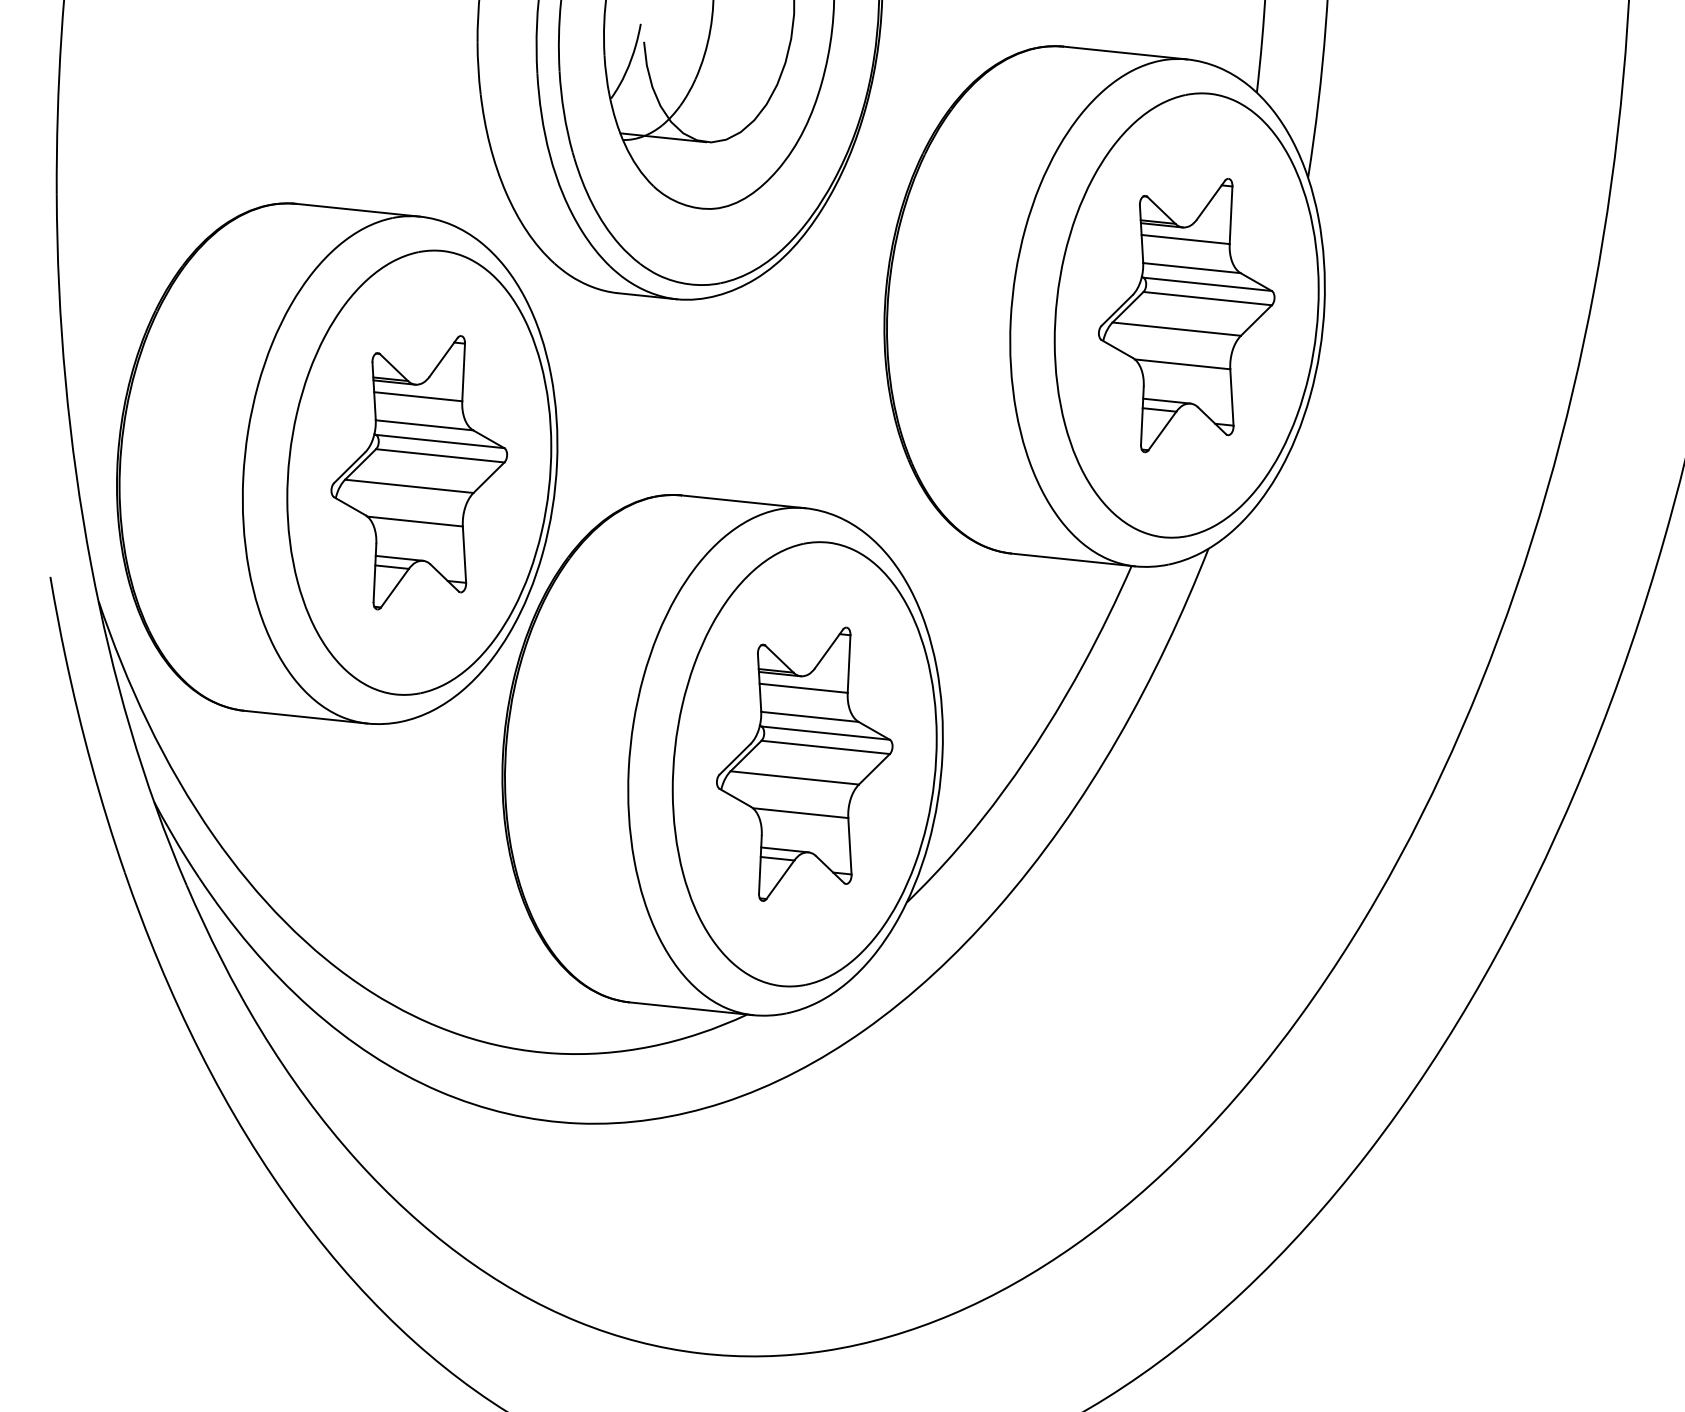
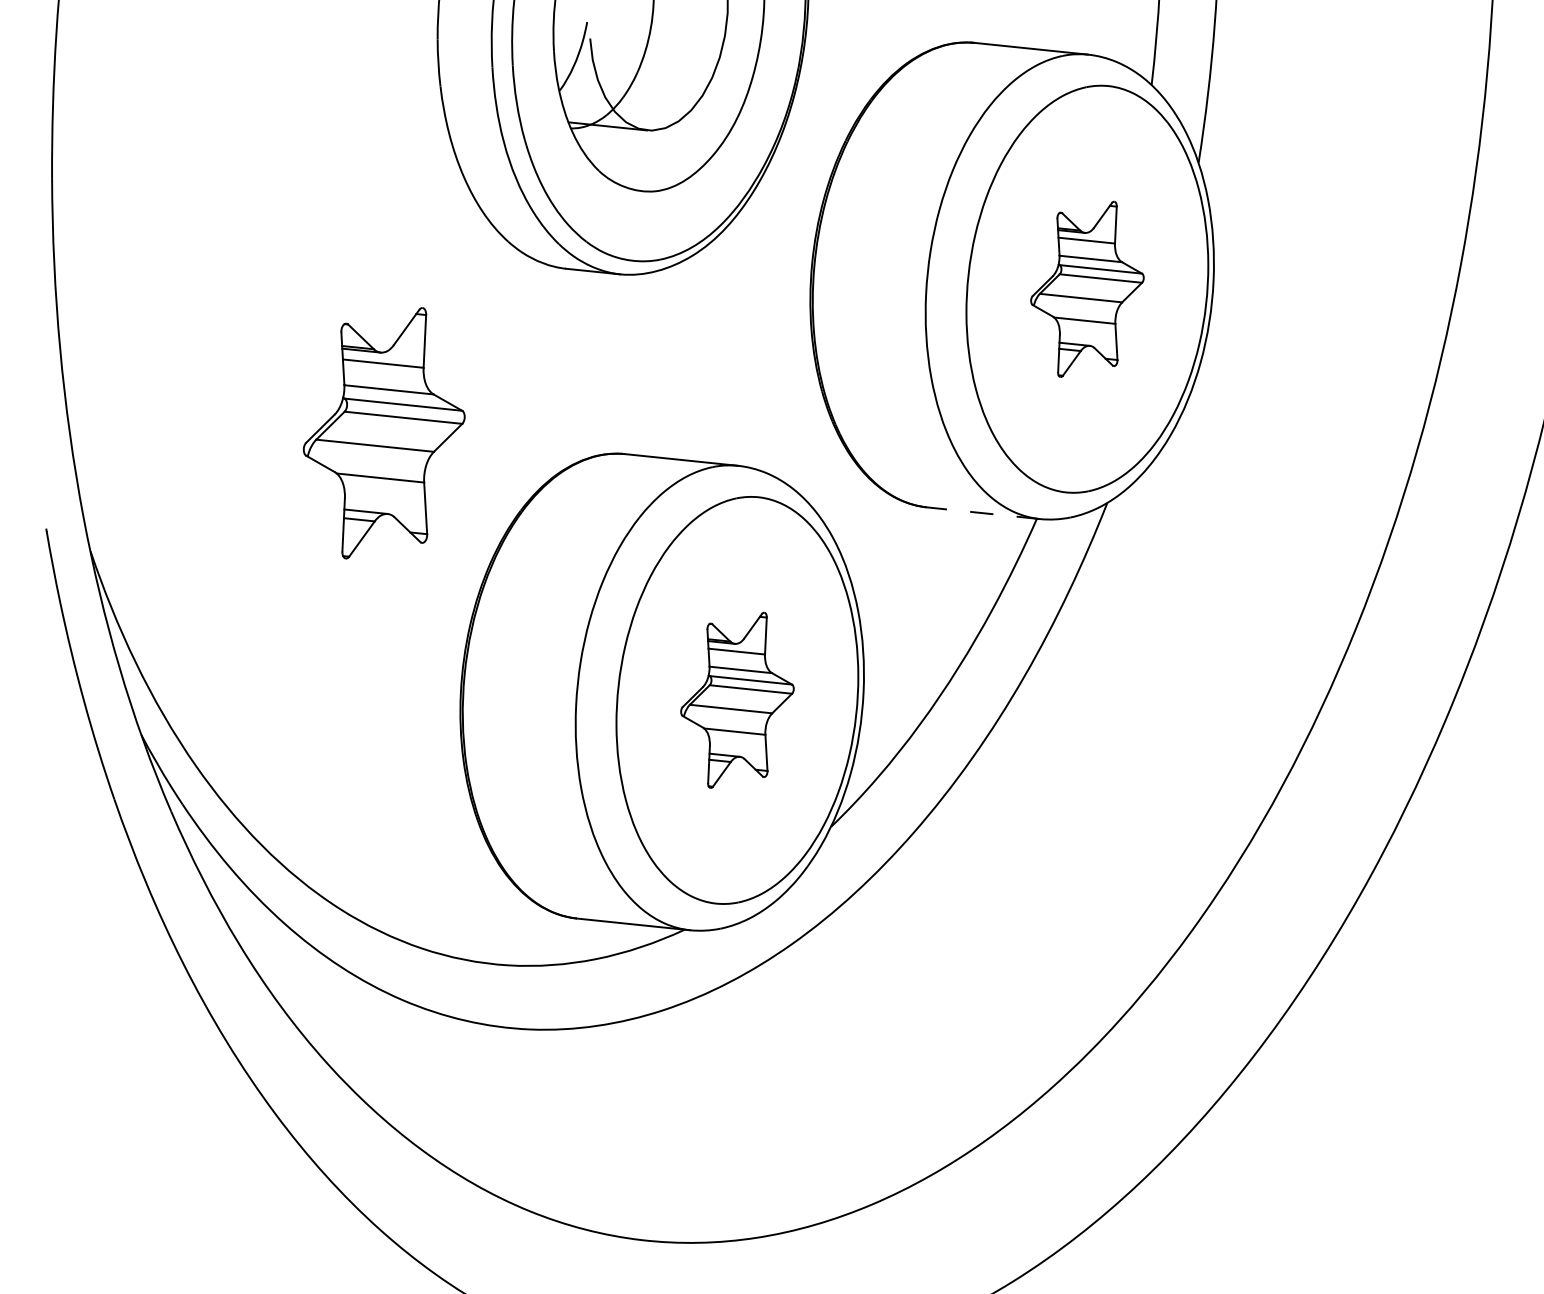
part: (1186, 315) -> (1087, 289), size x0.7
part: (337, 463) -> (309, 424), removed
line: (1073, 559) -> (983, 512), solid -> dashed
part: (804, 763) -> (737, 699), size x0.7

